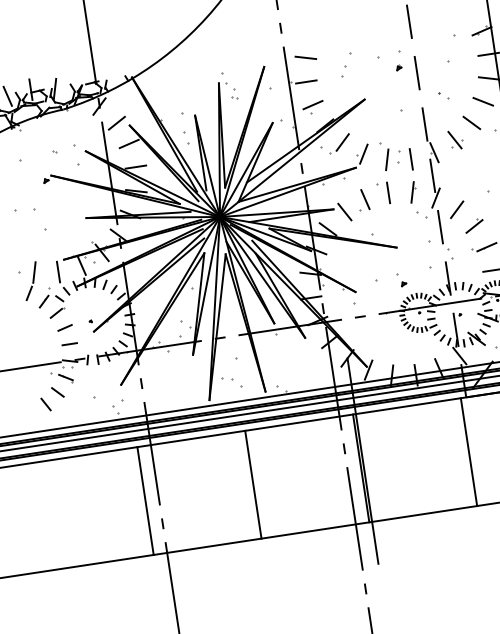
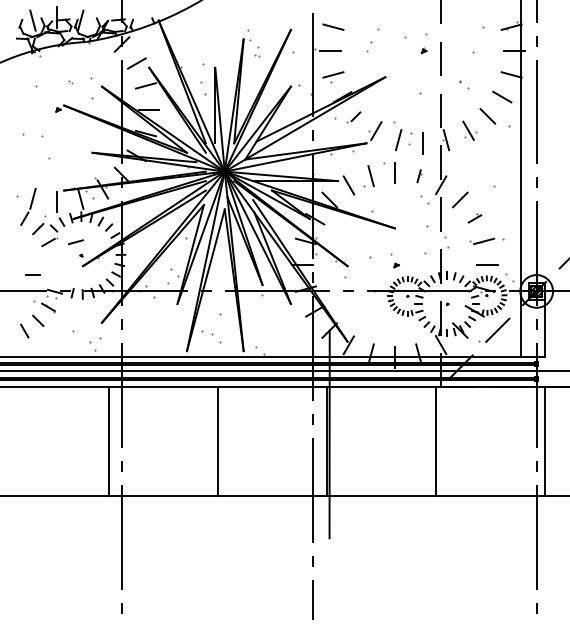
part: (339, 144) -> (353, 117), size x0.6
part: (413, 192) -> (419, 176), size x0.6
part: (473, 225) -> (474, 218), size x0.7
line: (64, 327) -> (75, 241), moved
line: (69, 343) -> (32, 274), moved

